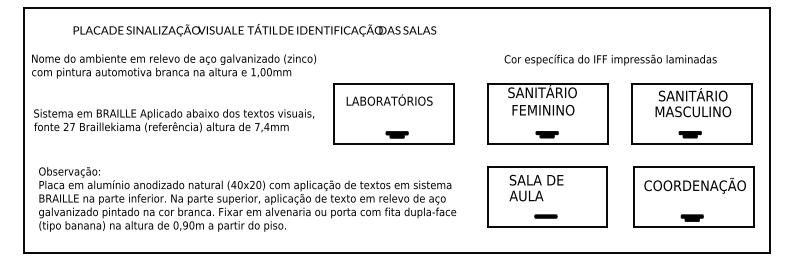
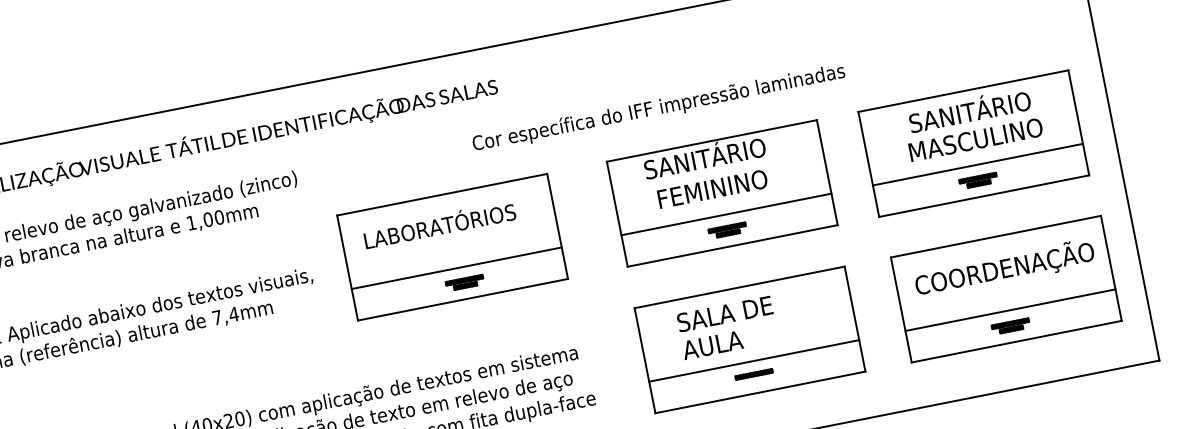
text: (610, 59) -> (658, 107), moved
line: (394, 125) -> (457, 267), added
line: (548, 125) -> (726, 214), added
line: (691, 125) -> (977, 164), added
line: (547, 209) -> (754, 361), added
line: (693, 209) -> (1010, 310), added

